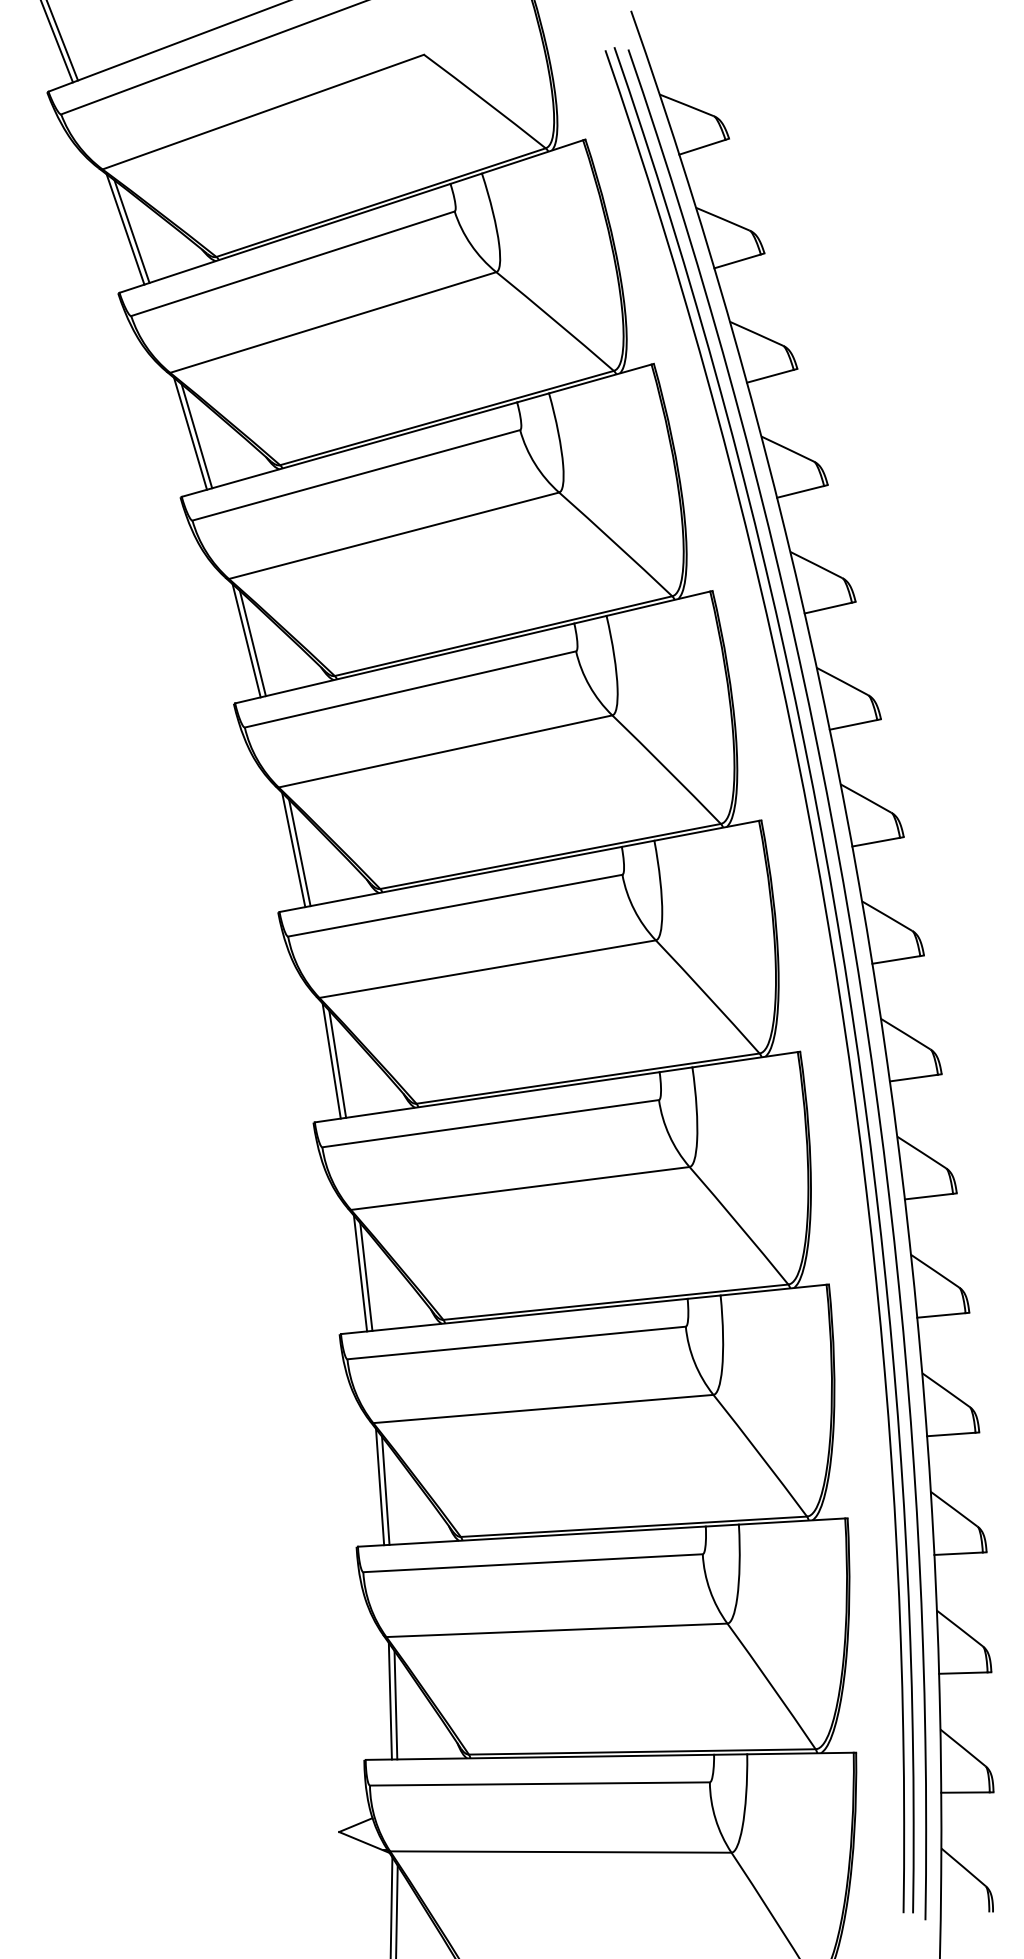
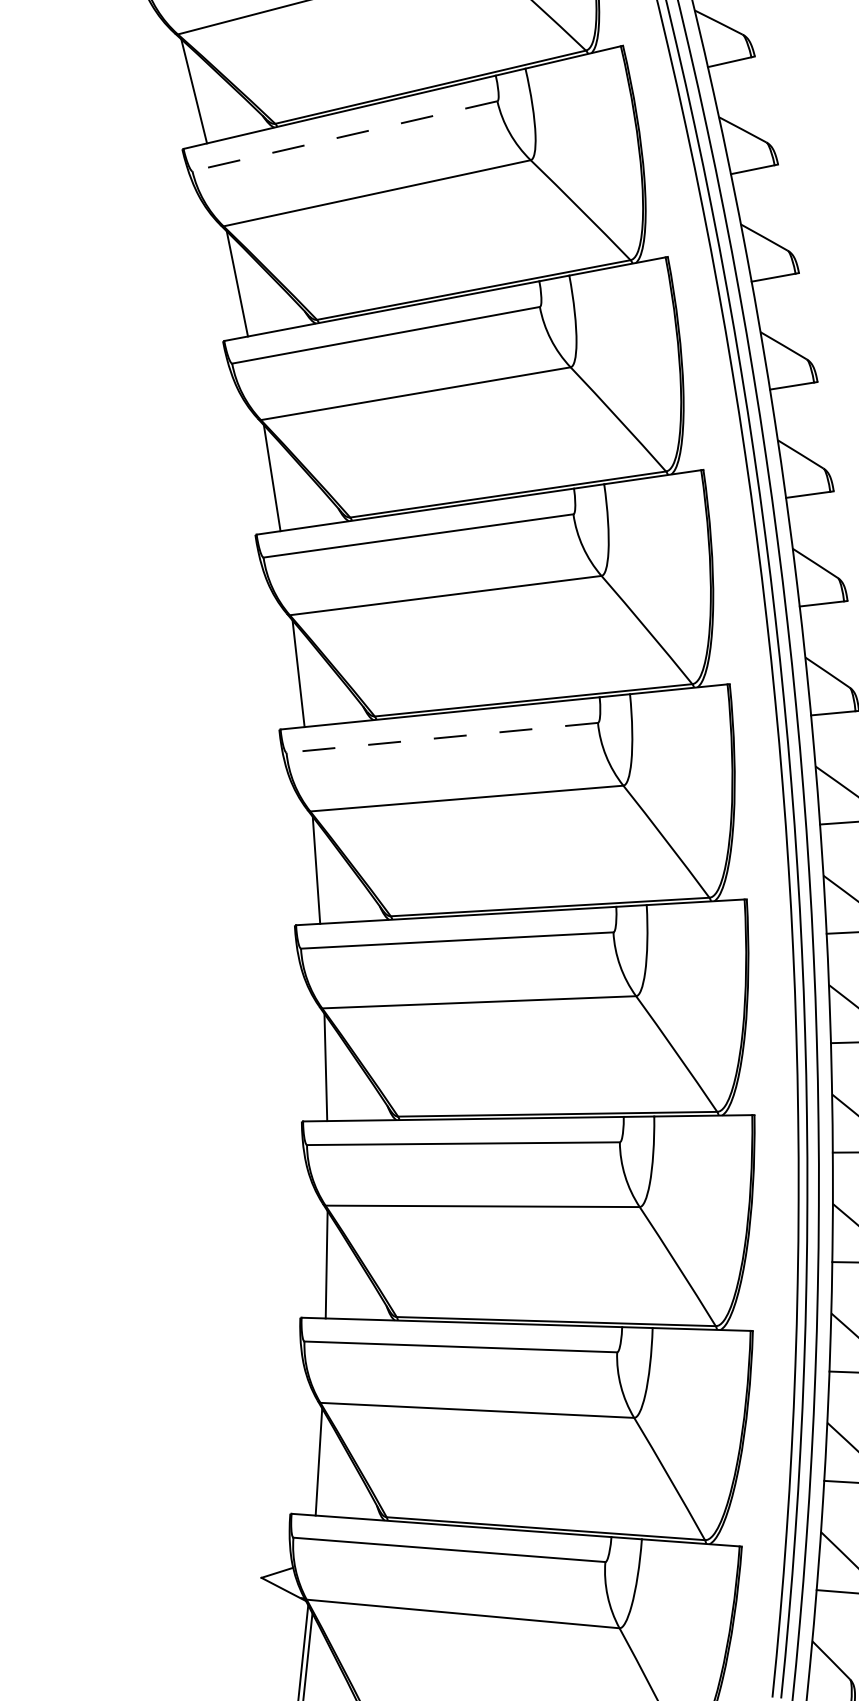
line: (131, 231) -> (199, 93), removed
line: (292, 263) -> (344, 135), solid -> dashed
line: (196, 436) -> (242, 286), removed
line: (252, 643) -> (277, 481), removed
line: (299, 852) -> (303, 676), removed
line: (455, 905) -> (442, 737), solid -> dashed
line: (337, 1063) -> (321, 873), removed
line: (366, 1276) -> (331, 1070), removed
line: (385, 1490) -> (331, 1268), removed
line: (395, 1705) -> (323, 1466), removed

